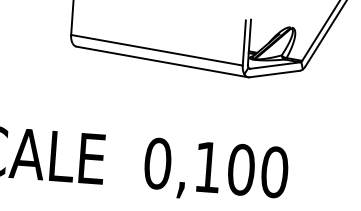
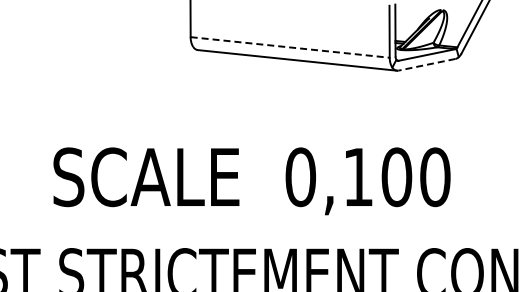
line: (157, 50) -> (290, 47), solid -> dashed
line: (274, 73) -> (426, 64), solid -> dashed

